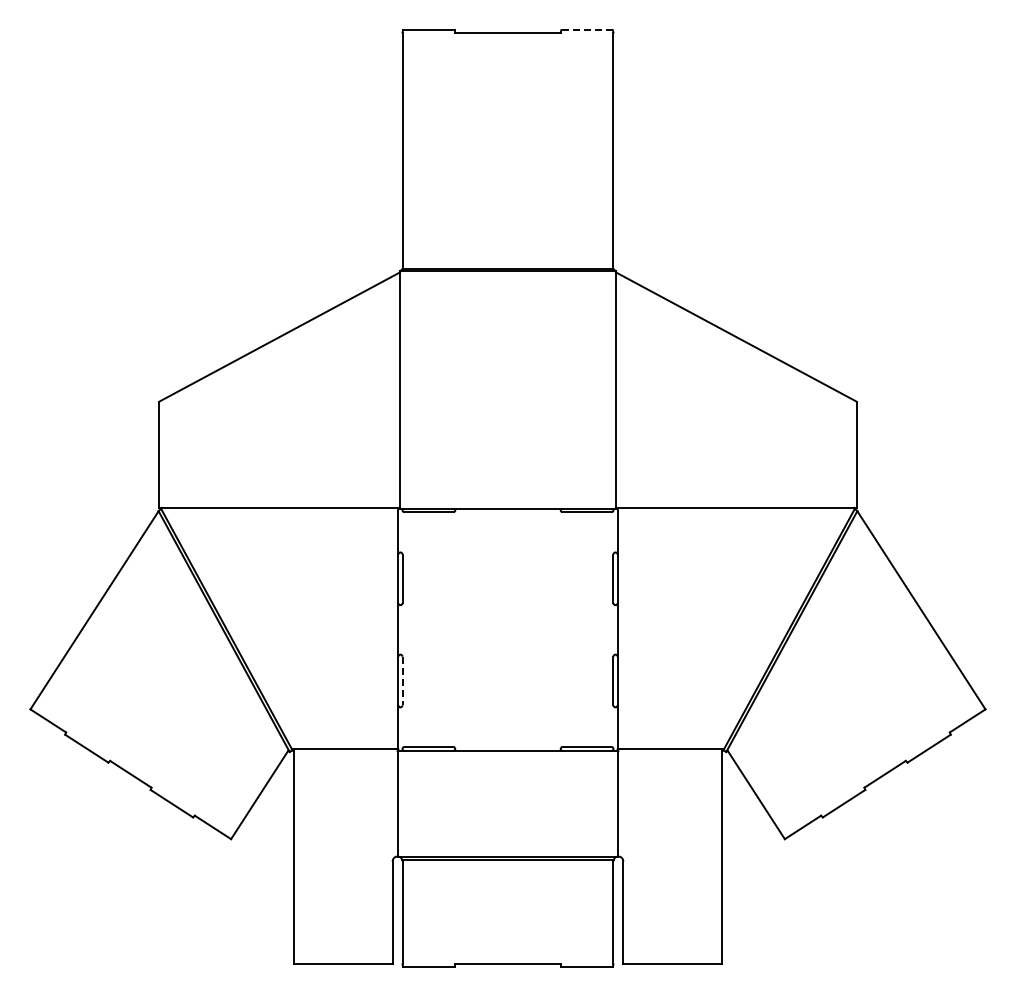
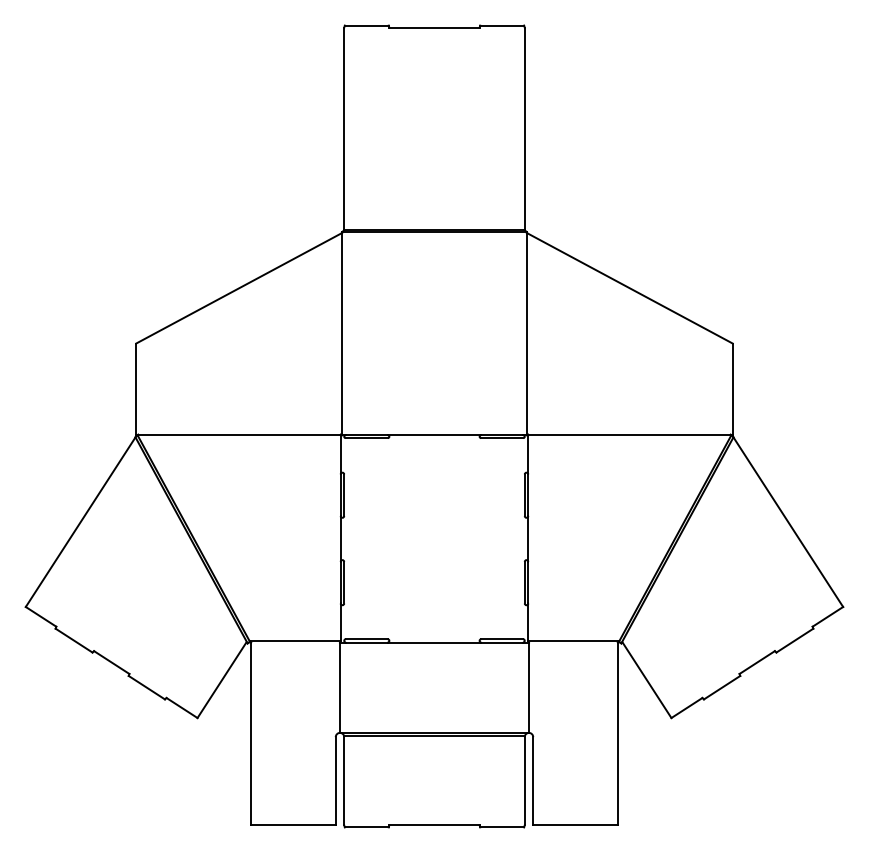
line: (587, 30) -> (502, 25), dashed -> solid
line: (402, 681) -> (344, 583), dashed -> solid

